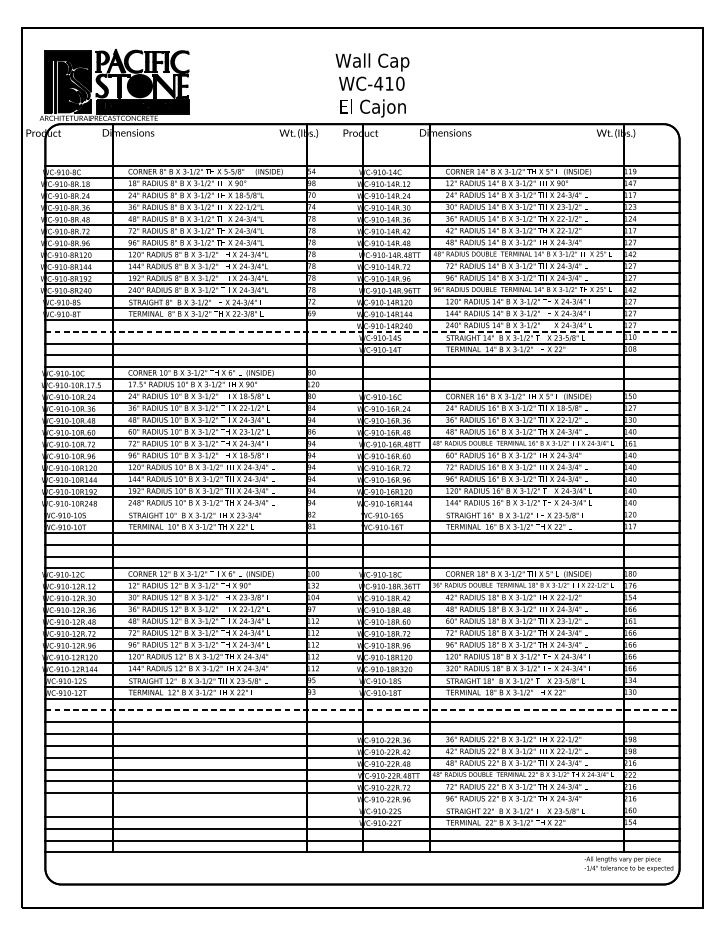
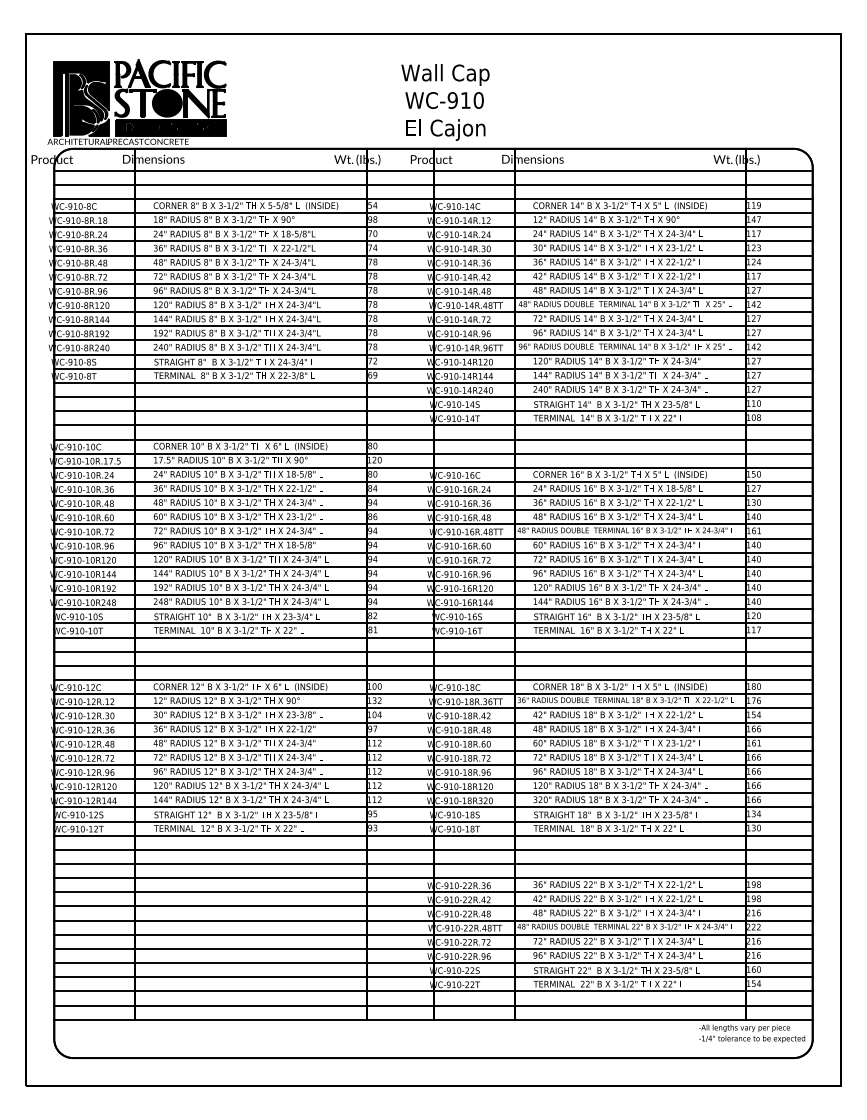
text: (378, 83) -> (452, 100), WC-410 -> WC-910
line: (362, 142) -> (433, 170), added
line: (362, 154) -> (433, 184), added
line: (362, 332) -> (433, 397), dashed -> solid
line: (362, 509) -> (433, 609), added
line: (362, 710) -> (433, 849), dashed -> solid
line: (362, 805) -> (433, 963), added

